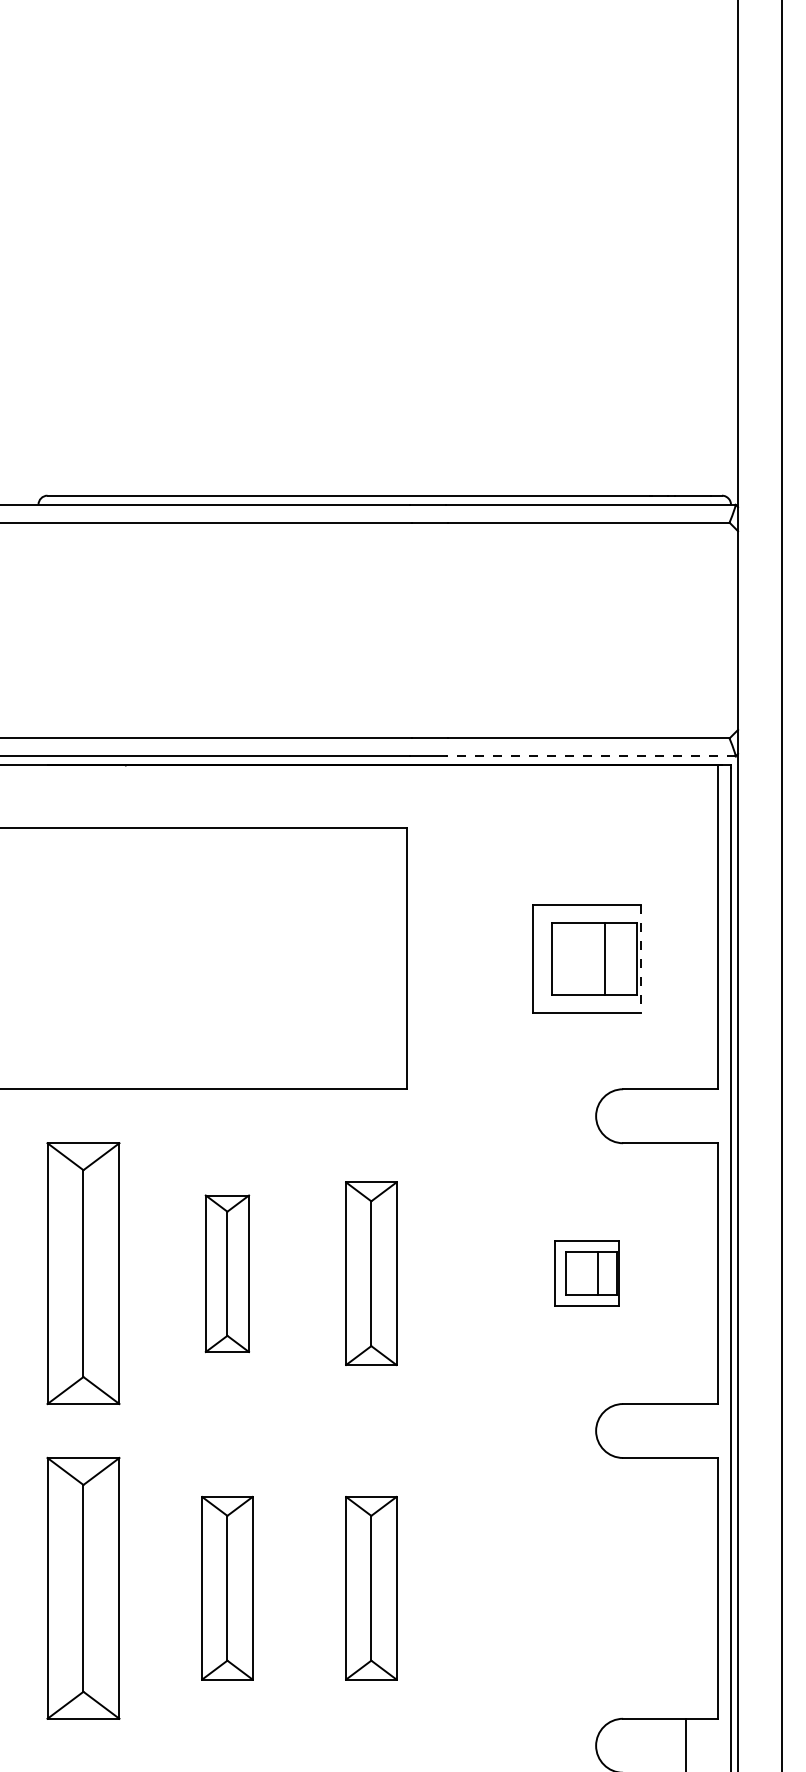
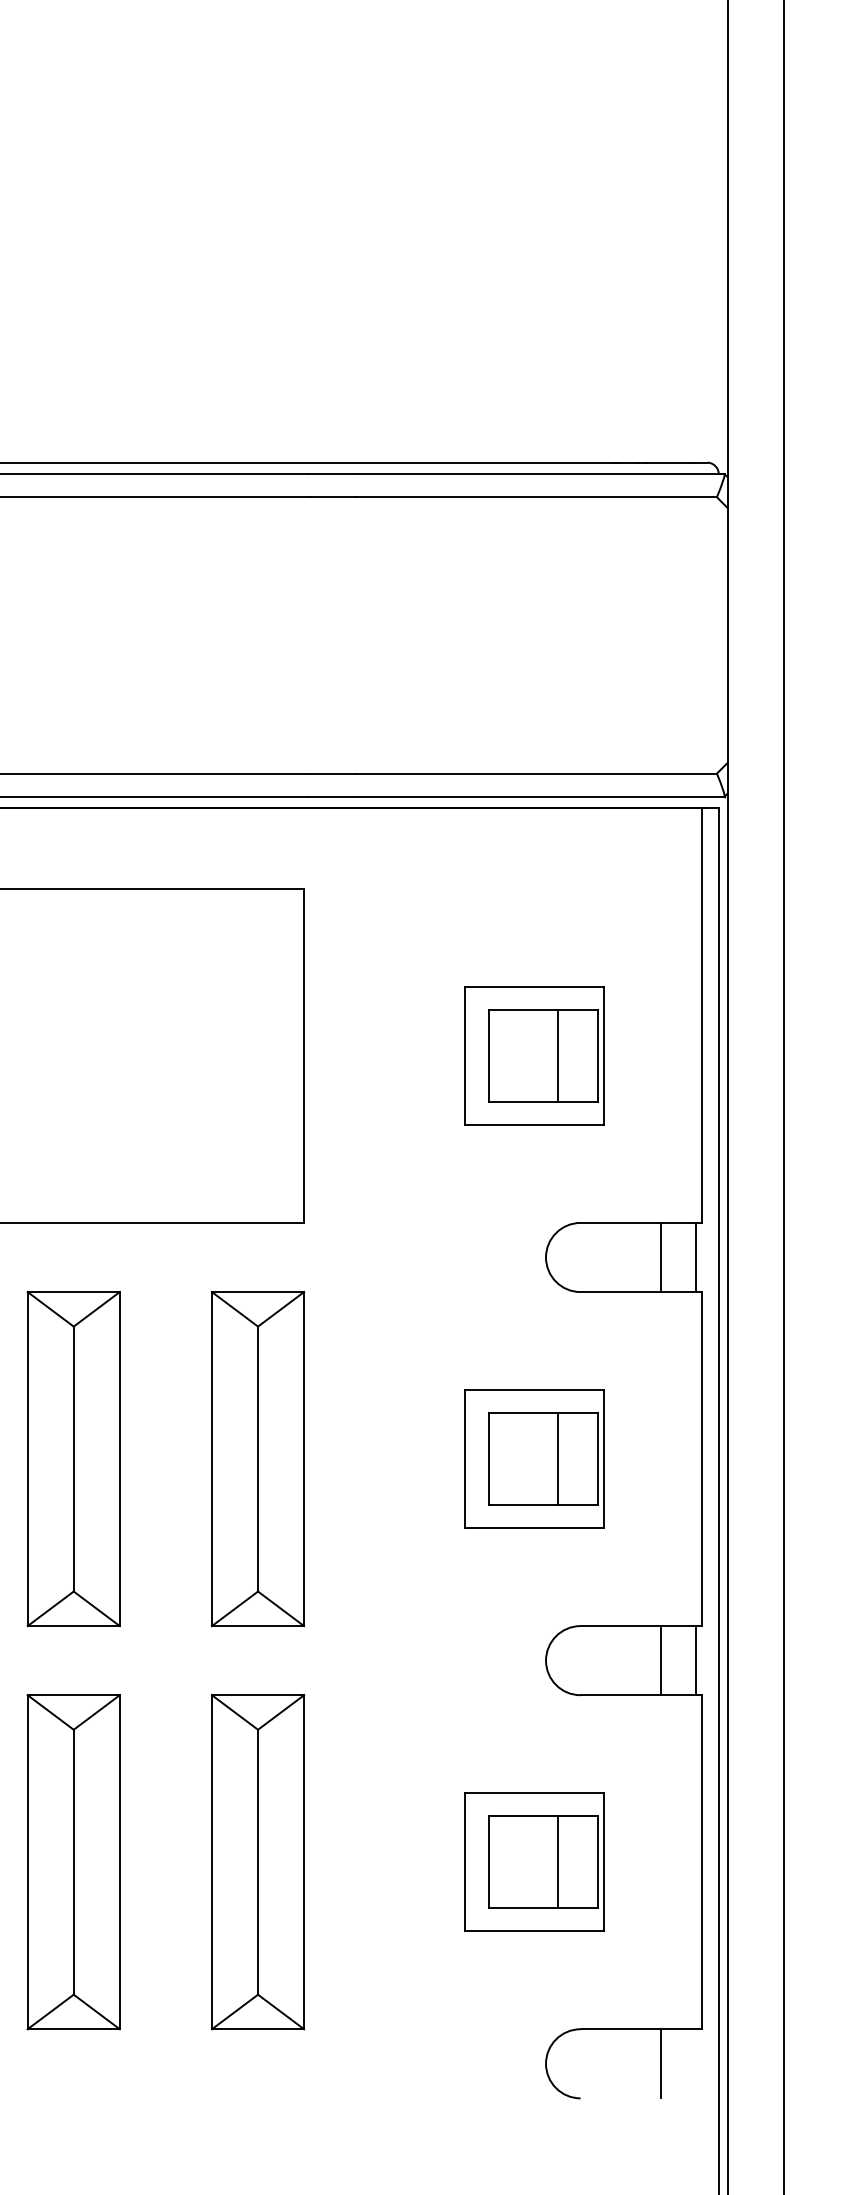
line: (590, 756) -> (538, 796), dashed -> solid
line: (641, 958) -> (604, 1055), dashed -> solid
line: (686, 1116) -> (661, 1257), added
line: (713, 1116) -> (696, 1257), added
part: (227, 1273) -> (73, 1458), size x1.67
part: (371, 1273) -> (258, 1458), size x1.43
part: (586, 1273) -> (533, 1458), size x1.67
line: (686, 1430) -> (661, 1660), added
line: (713, 1430) -> (696, 1660), added
part: (227, 1587) -> (73, 1861), size x1.43
part: (371, 1587) -> (258, 1861), size x1.43
part: (586, 1587) -> (533, 1861), added

